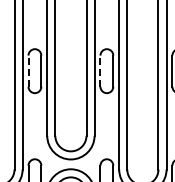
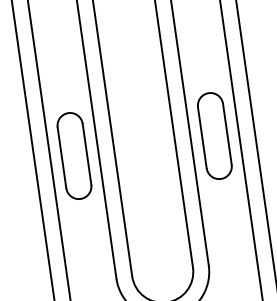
line: (28, 71) -> (62, 158), dashed -> solid
line: (100, 71) -> (202, 138), dashed -> solid

